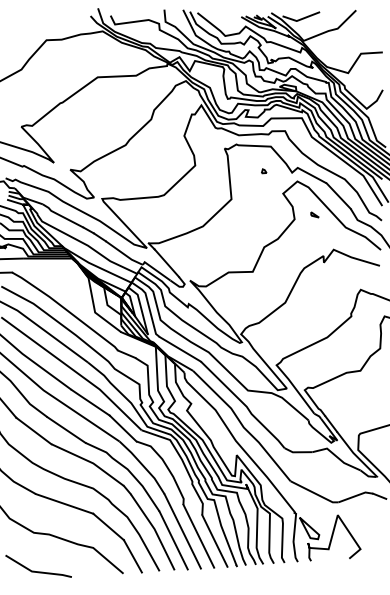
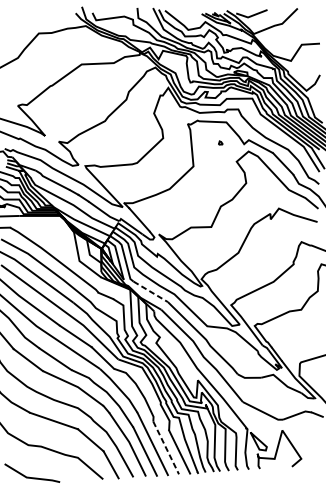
part: (314, 214) -> (262, 179), removed
line: (180, 349) -> (150, 291), solid -> dashed
line: (199, 536) -> (166, 448), solid -> dashed

